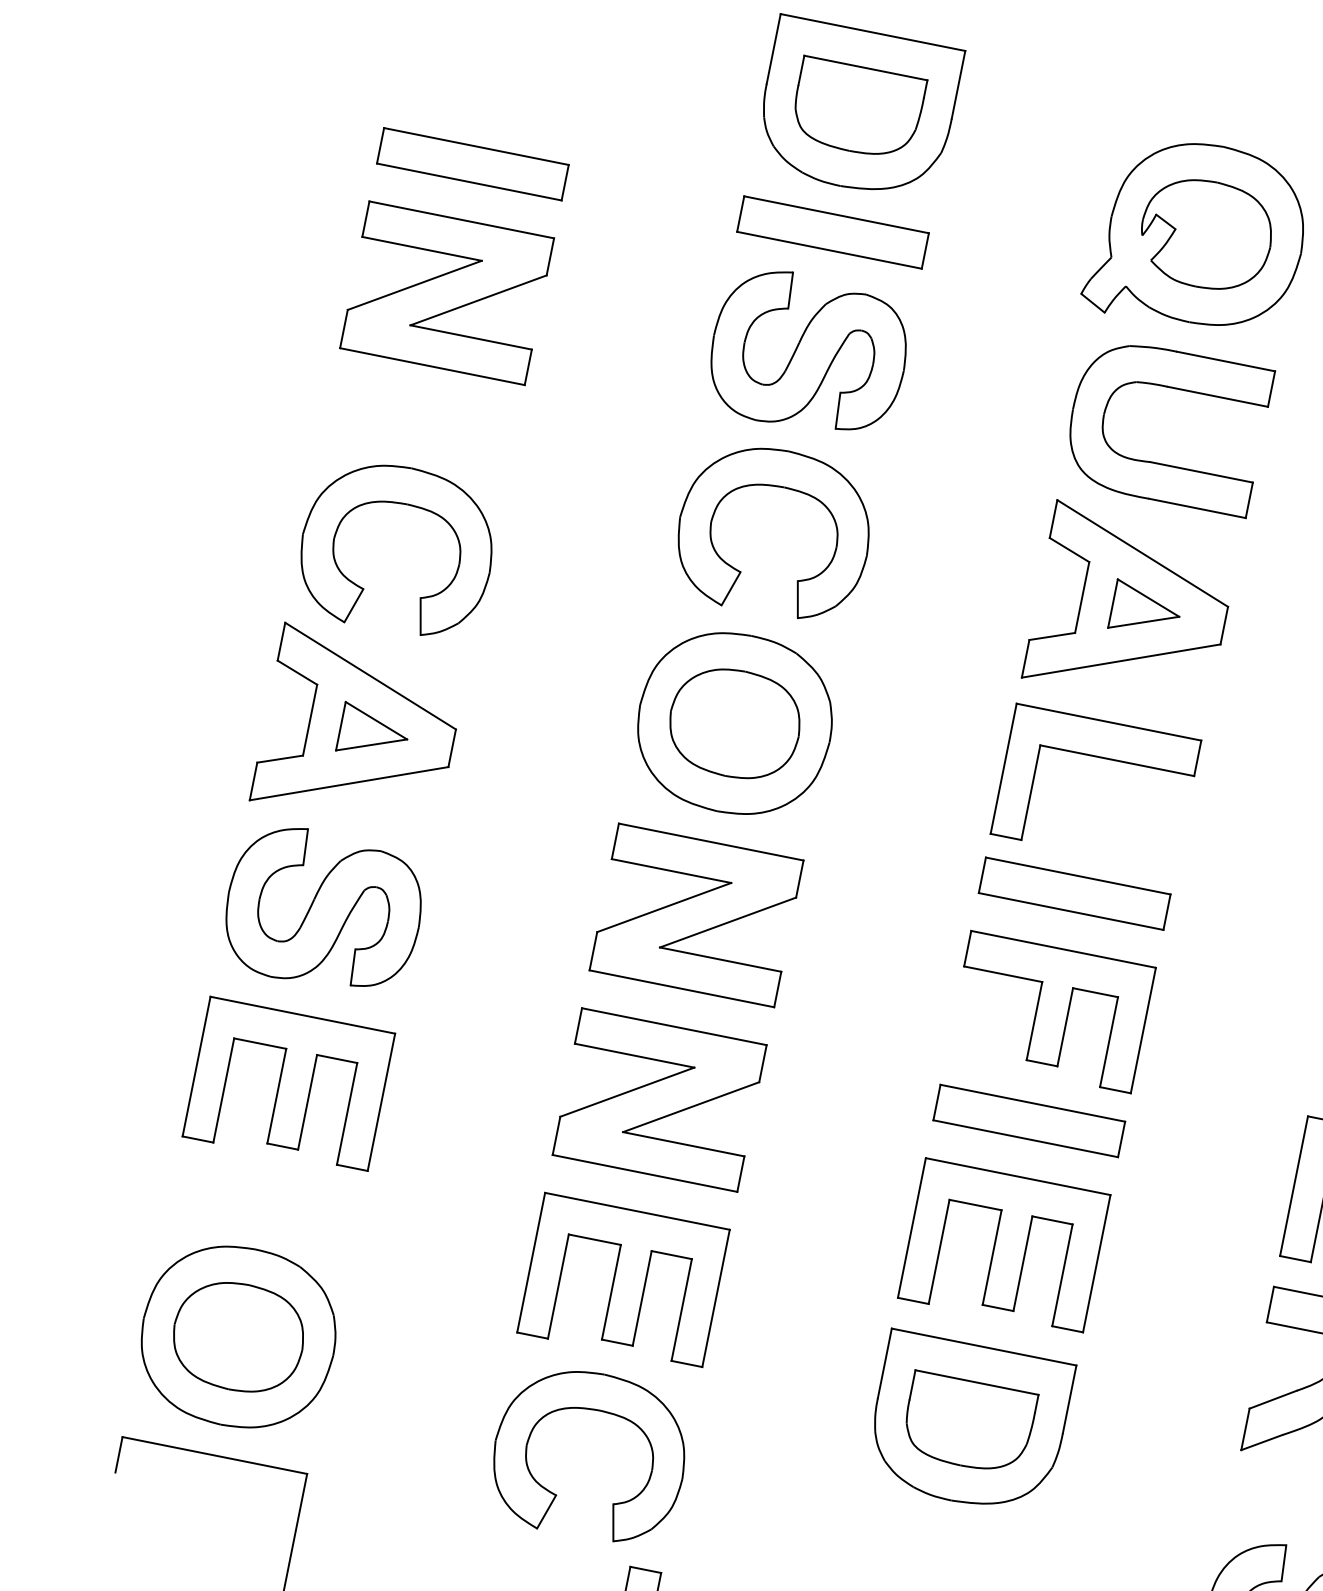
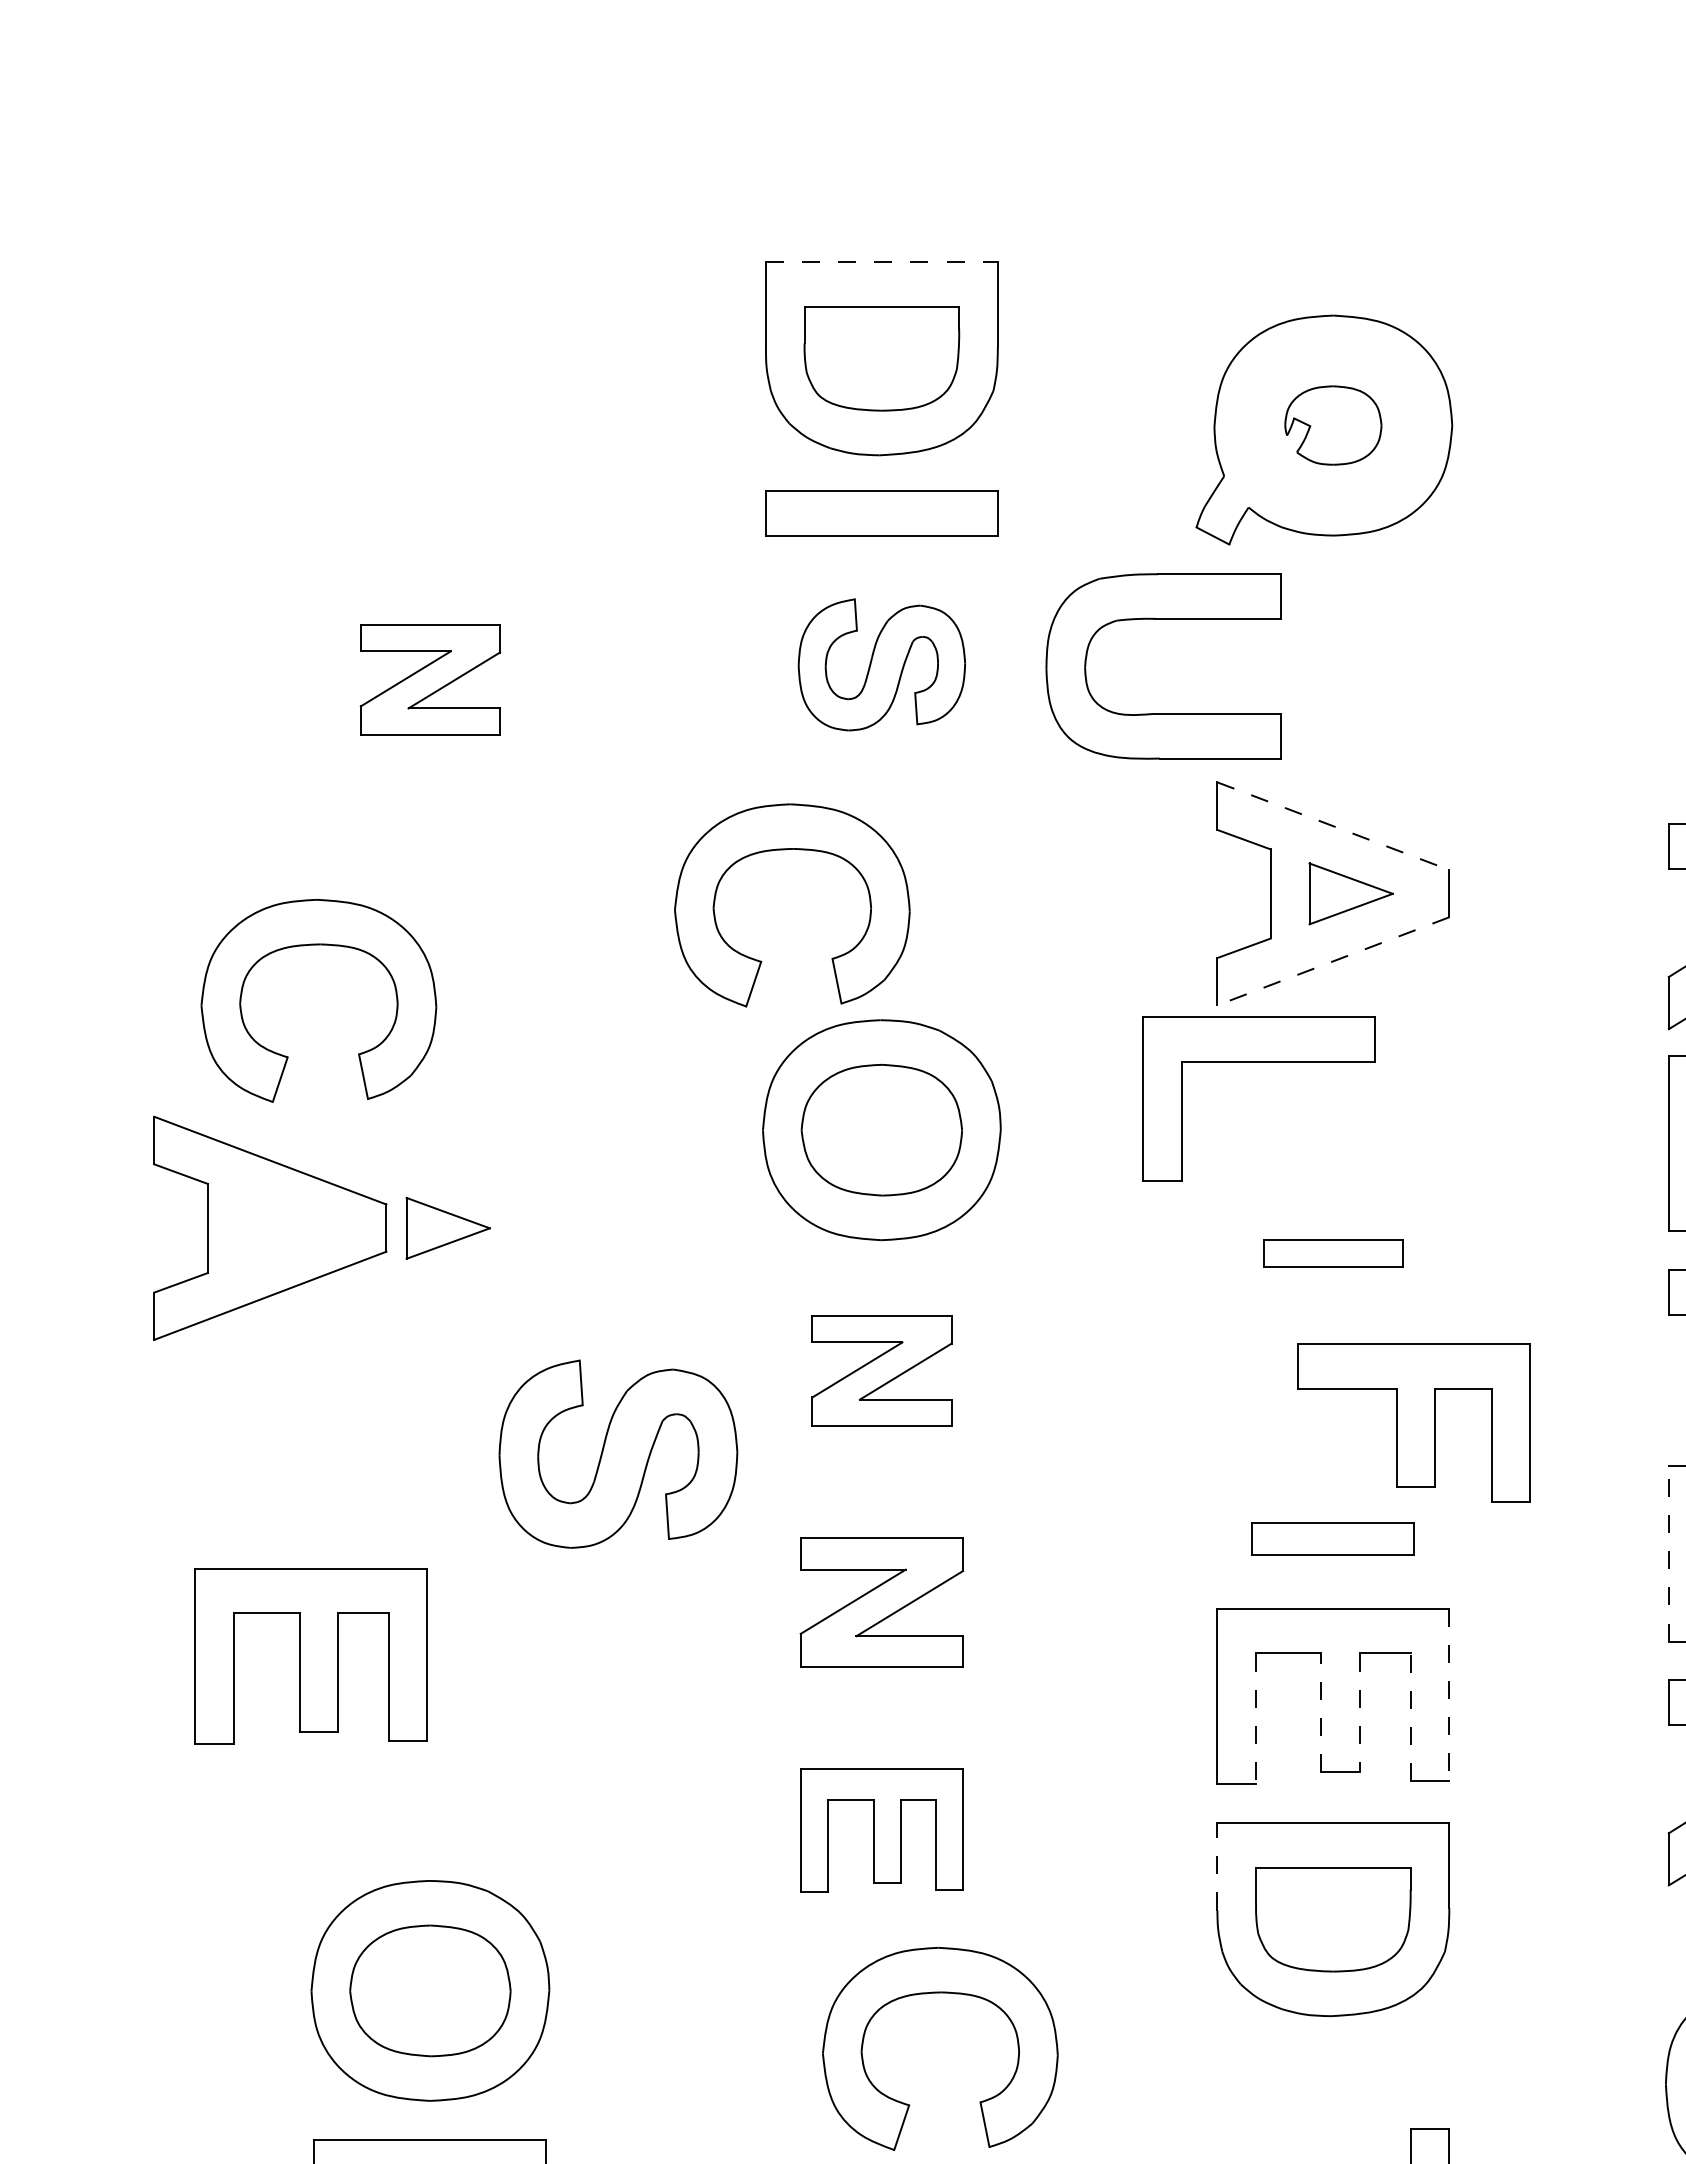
line: (872, 32) -> (881, 262), solid -> dashed
part: (472, 163) -> (429, 517), removed
part: (1206, 234) -> (1333, 425), size x0.6
part: (447, 293) -> (430, 679), size x0.6
part: (808, 352) -> (881, 664), size x0.7
part: (1174, 388) -> (1163, 619), moved
part: (777, 487) -> (785, 850), moved
part: (405, 504) -> (318, 945), moved
line: (1142, 553) -> (1333, 826), solid -> dashed
line: (1120, 661) -> (1332, 961), solid -> dashed
part: (360, 729) -> (270, 1227), moved
part: (1101, 758) -> (1258, 1062), moved
part: (1074, 893) -> (1332, 1253), size x0.6
part: (324, 909) -> (618, 1453), moved
part: (696, 914) -> (881, 1370), size x0.6
part: (1050, 1011) -> (1413, 1422), moved
part: (288, 1085) -> (310, 1656), moved
part: (659, 1099) -> (881, 1602), size x0.7
part: (1028, 1120) -> (1332, 1538), size x0.7
line: (1293, 1185) -> (1668, 1553), solid -> dashed
line: (939, 1252) -> (1256, 1719), solid -> dashed
line: (992, 1257) -> (1321, 1712), solid -> dashed
line: (1023, 1264) -> (1360, 1713), solid -> dashed
line: (1096, 1264) -> (1449, 1695), solid -> dashed
line: (1062, 1275) -> (1410, 1717), solid -> dashed
part: (623, 1281) -> (881, 1830), size x0.7
line: (884, 1363) -> (1217, 1866), solid -> dashed
part: (598, 1411) -> (940, 1993), moved

